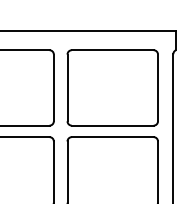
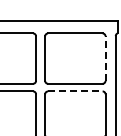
line: (157, 87) -> (105, 58), solid -> dashed
line: (112, 137) -> (75, 91), solid -> dashed

